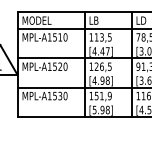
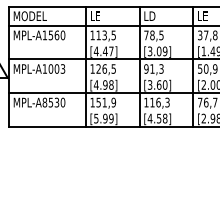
text: (93, 20) -> (95, 15), LB -> LE
text: (59, 37) -> (56, 35), MPL-A1510 -> MPL-A1560
text: (59, 66) -> (56, 68), MPL-A1520 -> MPL-A1003
text: (49, 95) -> (44, 102), MPL-A1530 -> MPL-A8530
text: (107, 109) -> (111, 118), [5.98] -> [5.99]

